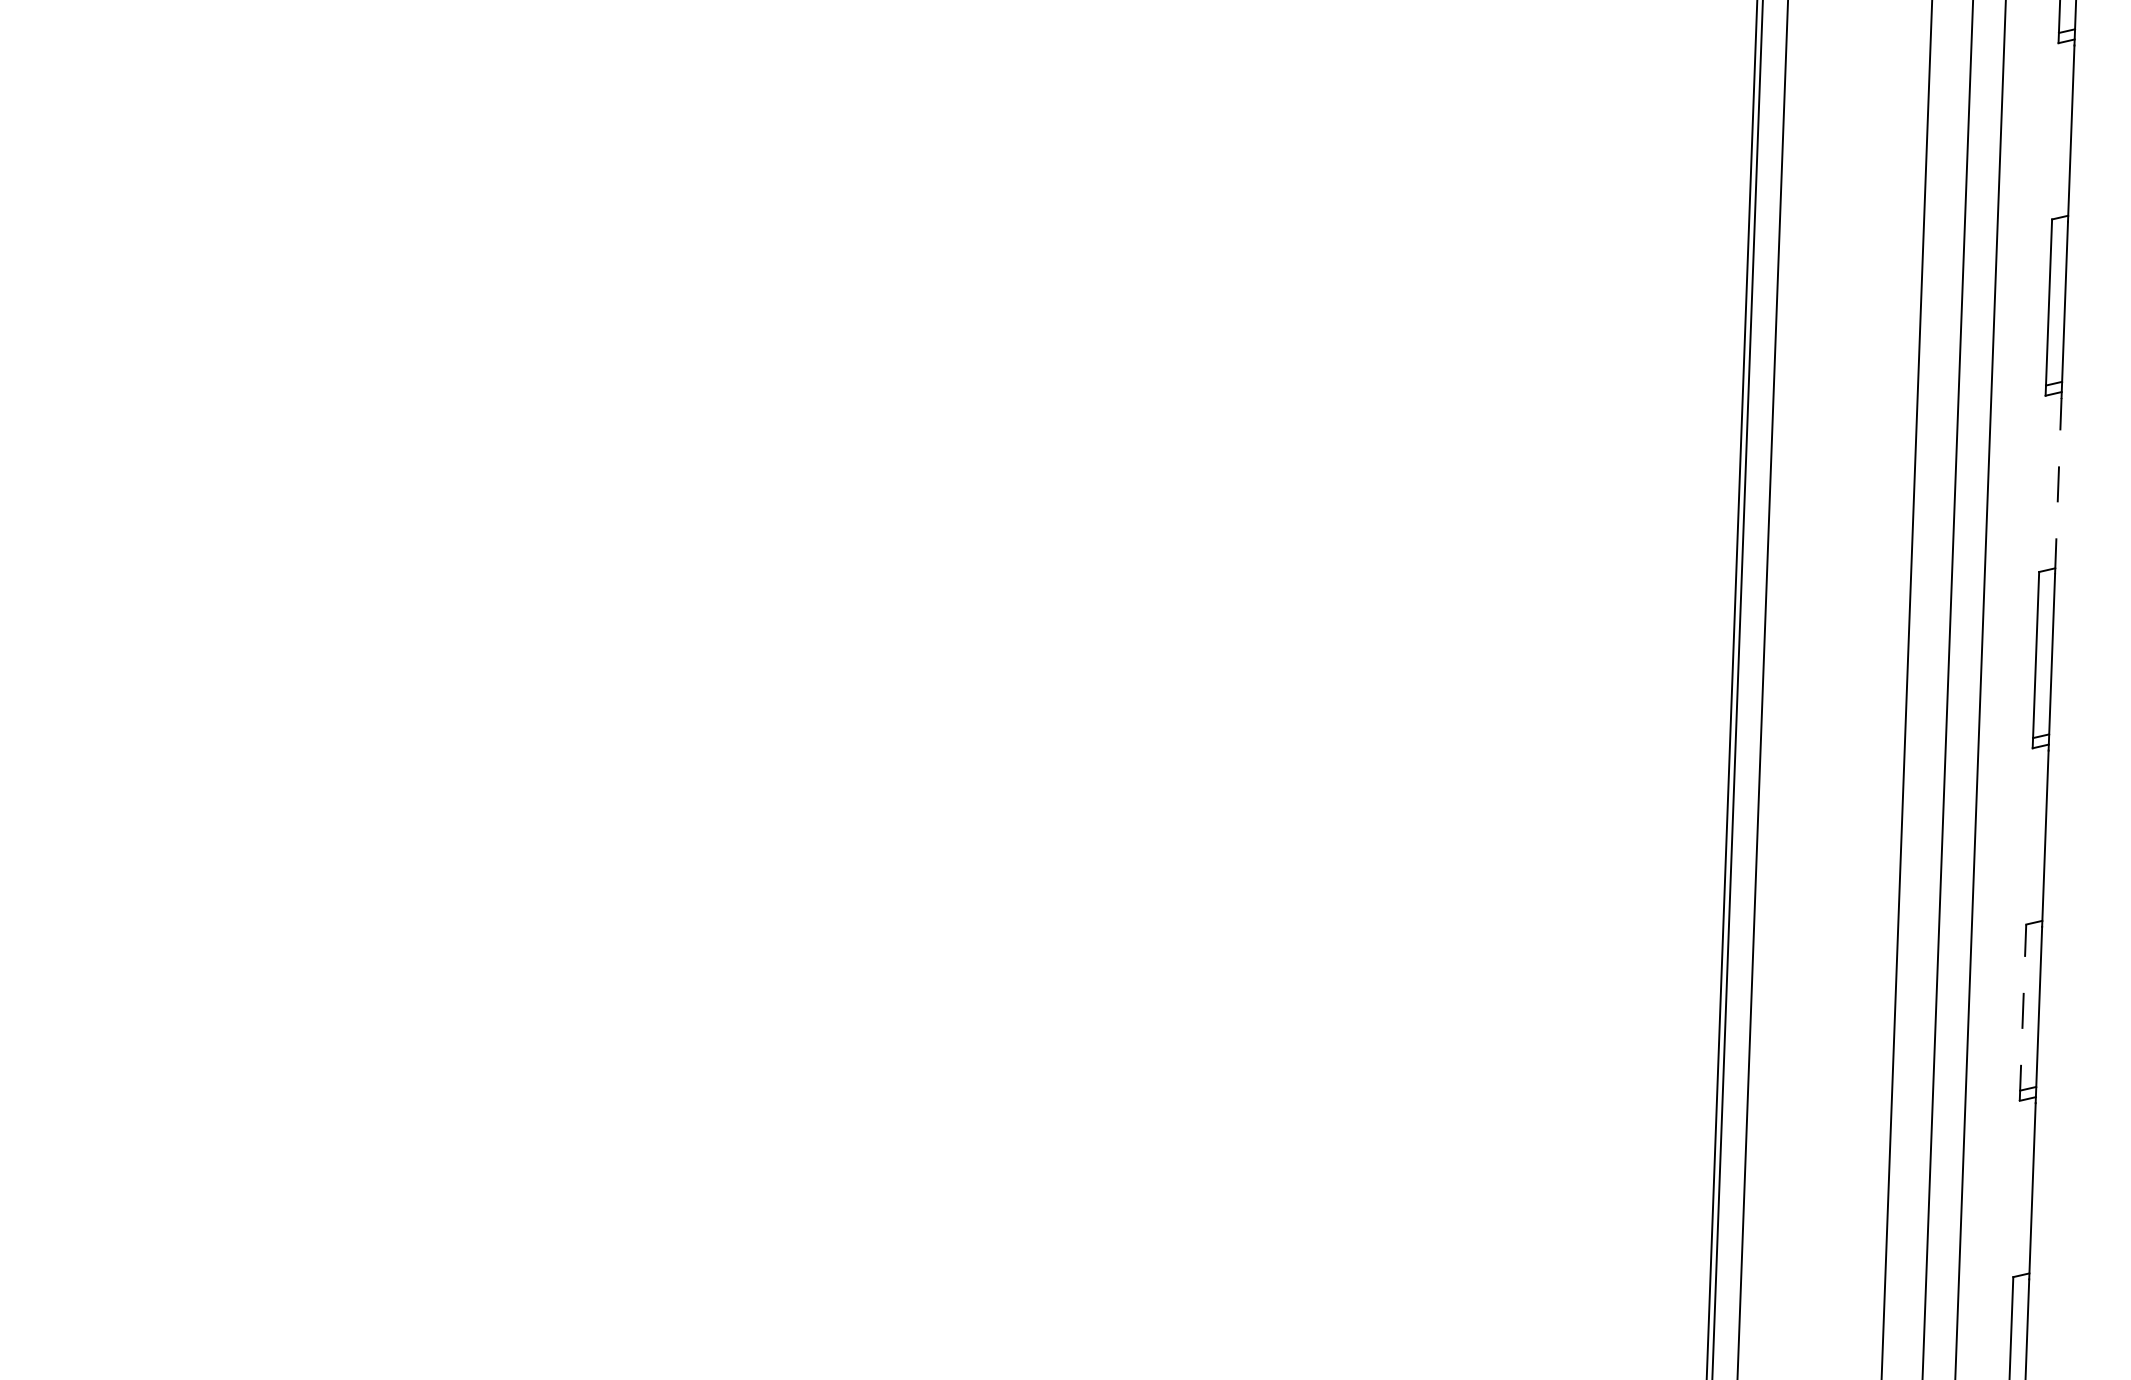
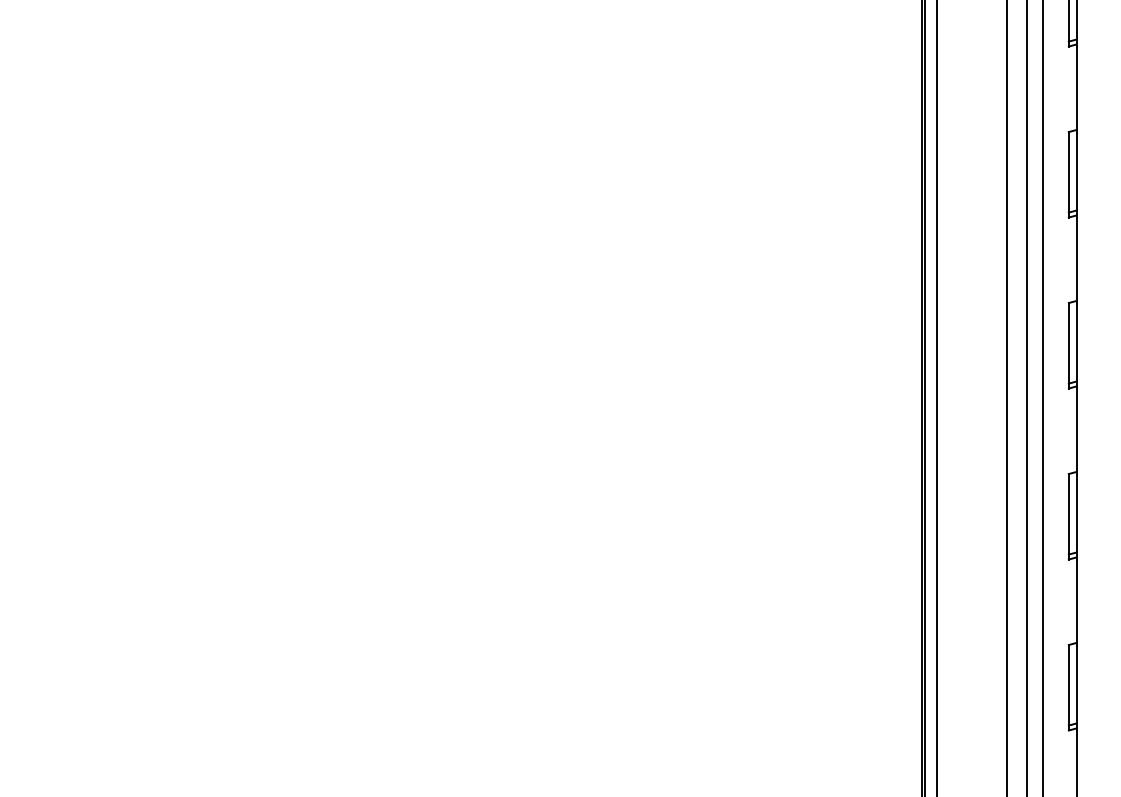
line: (2058, 486) -> (1076, 261), dashed -> solid
line: (2022, 1012) -> (1068, 516), dashed -> solid

